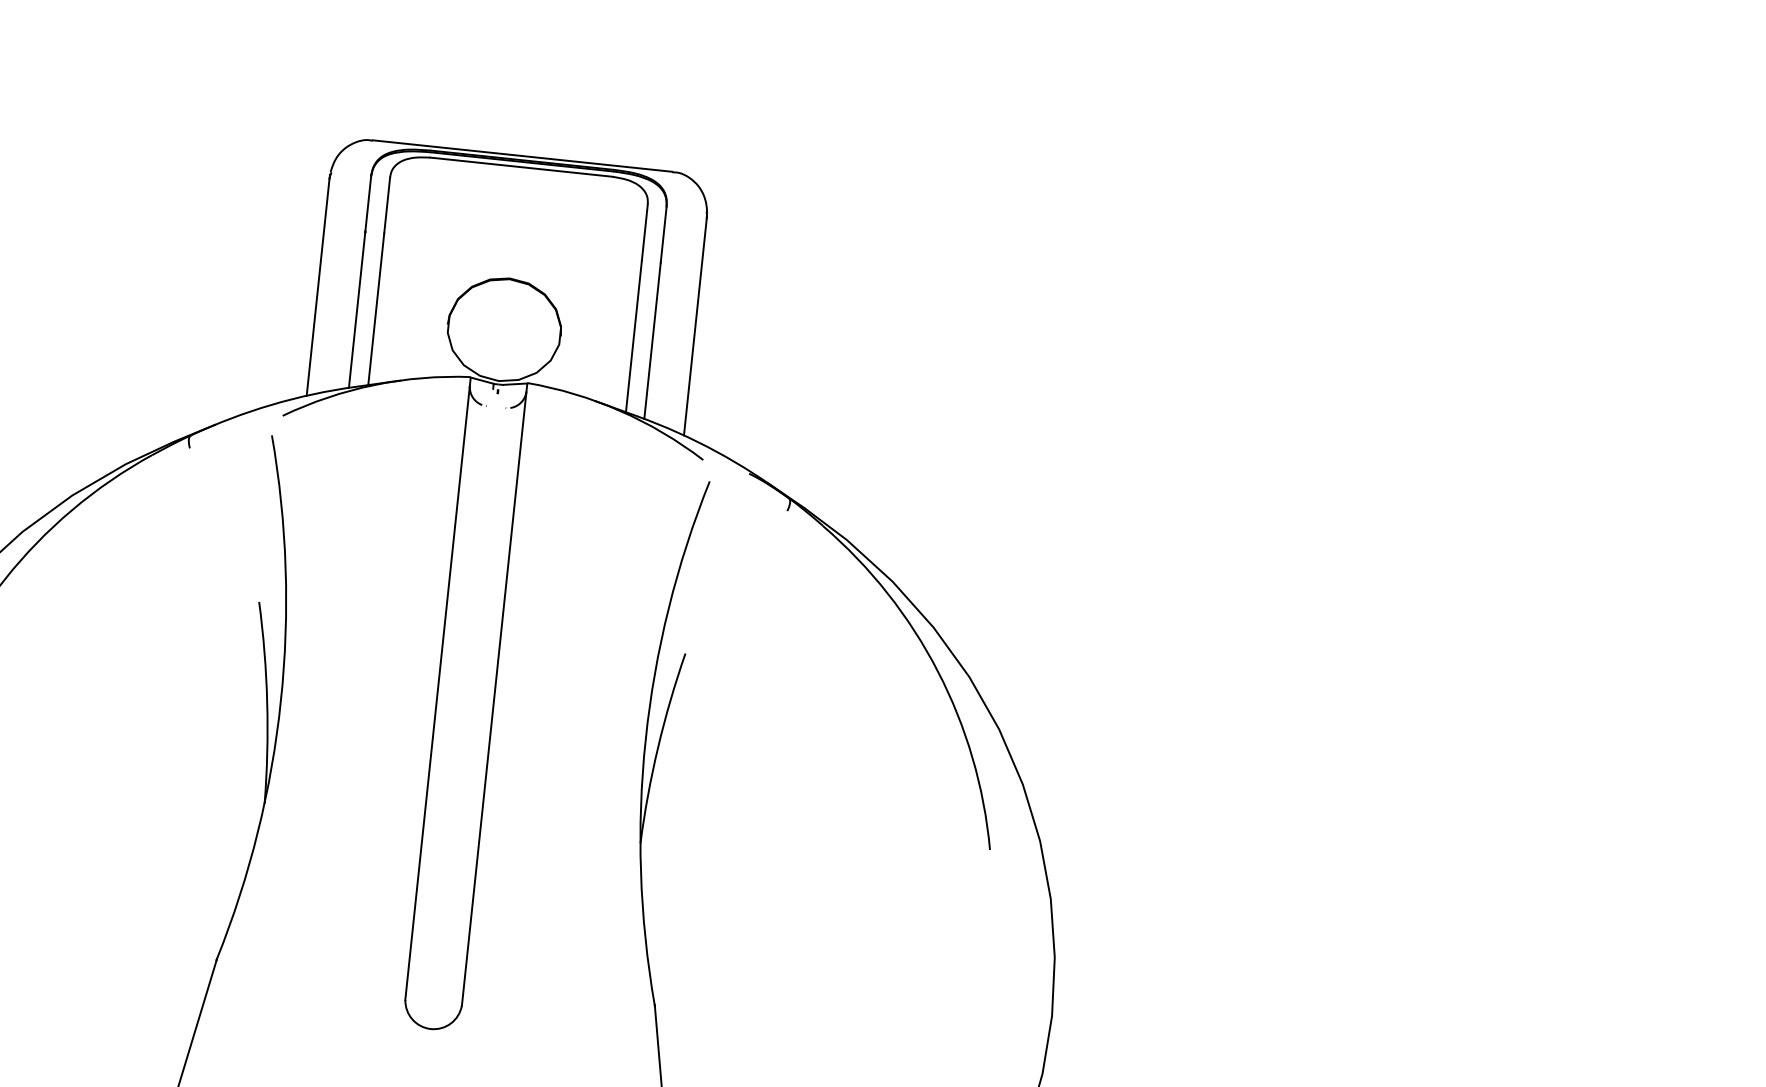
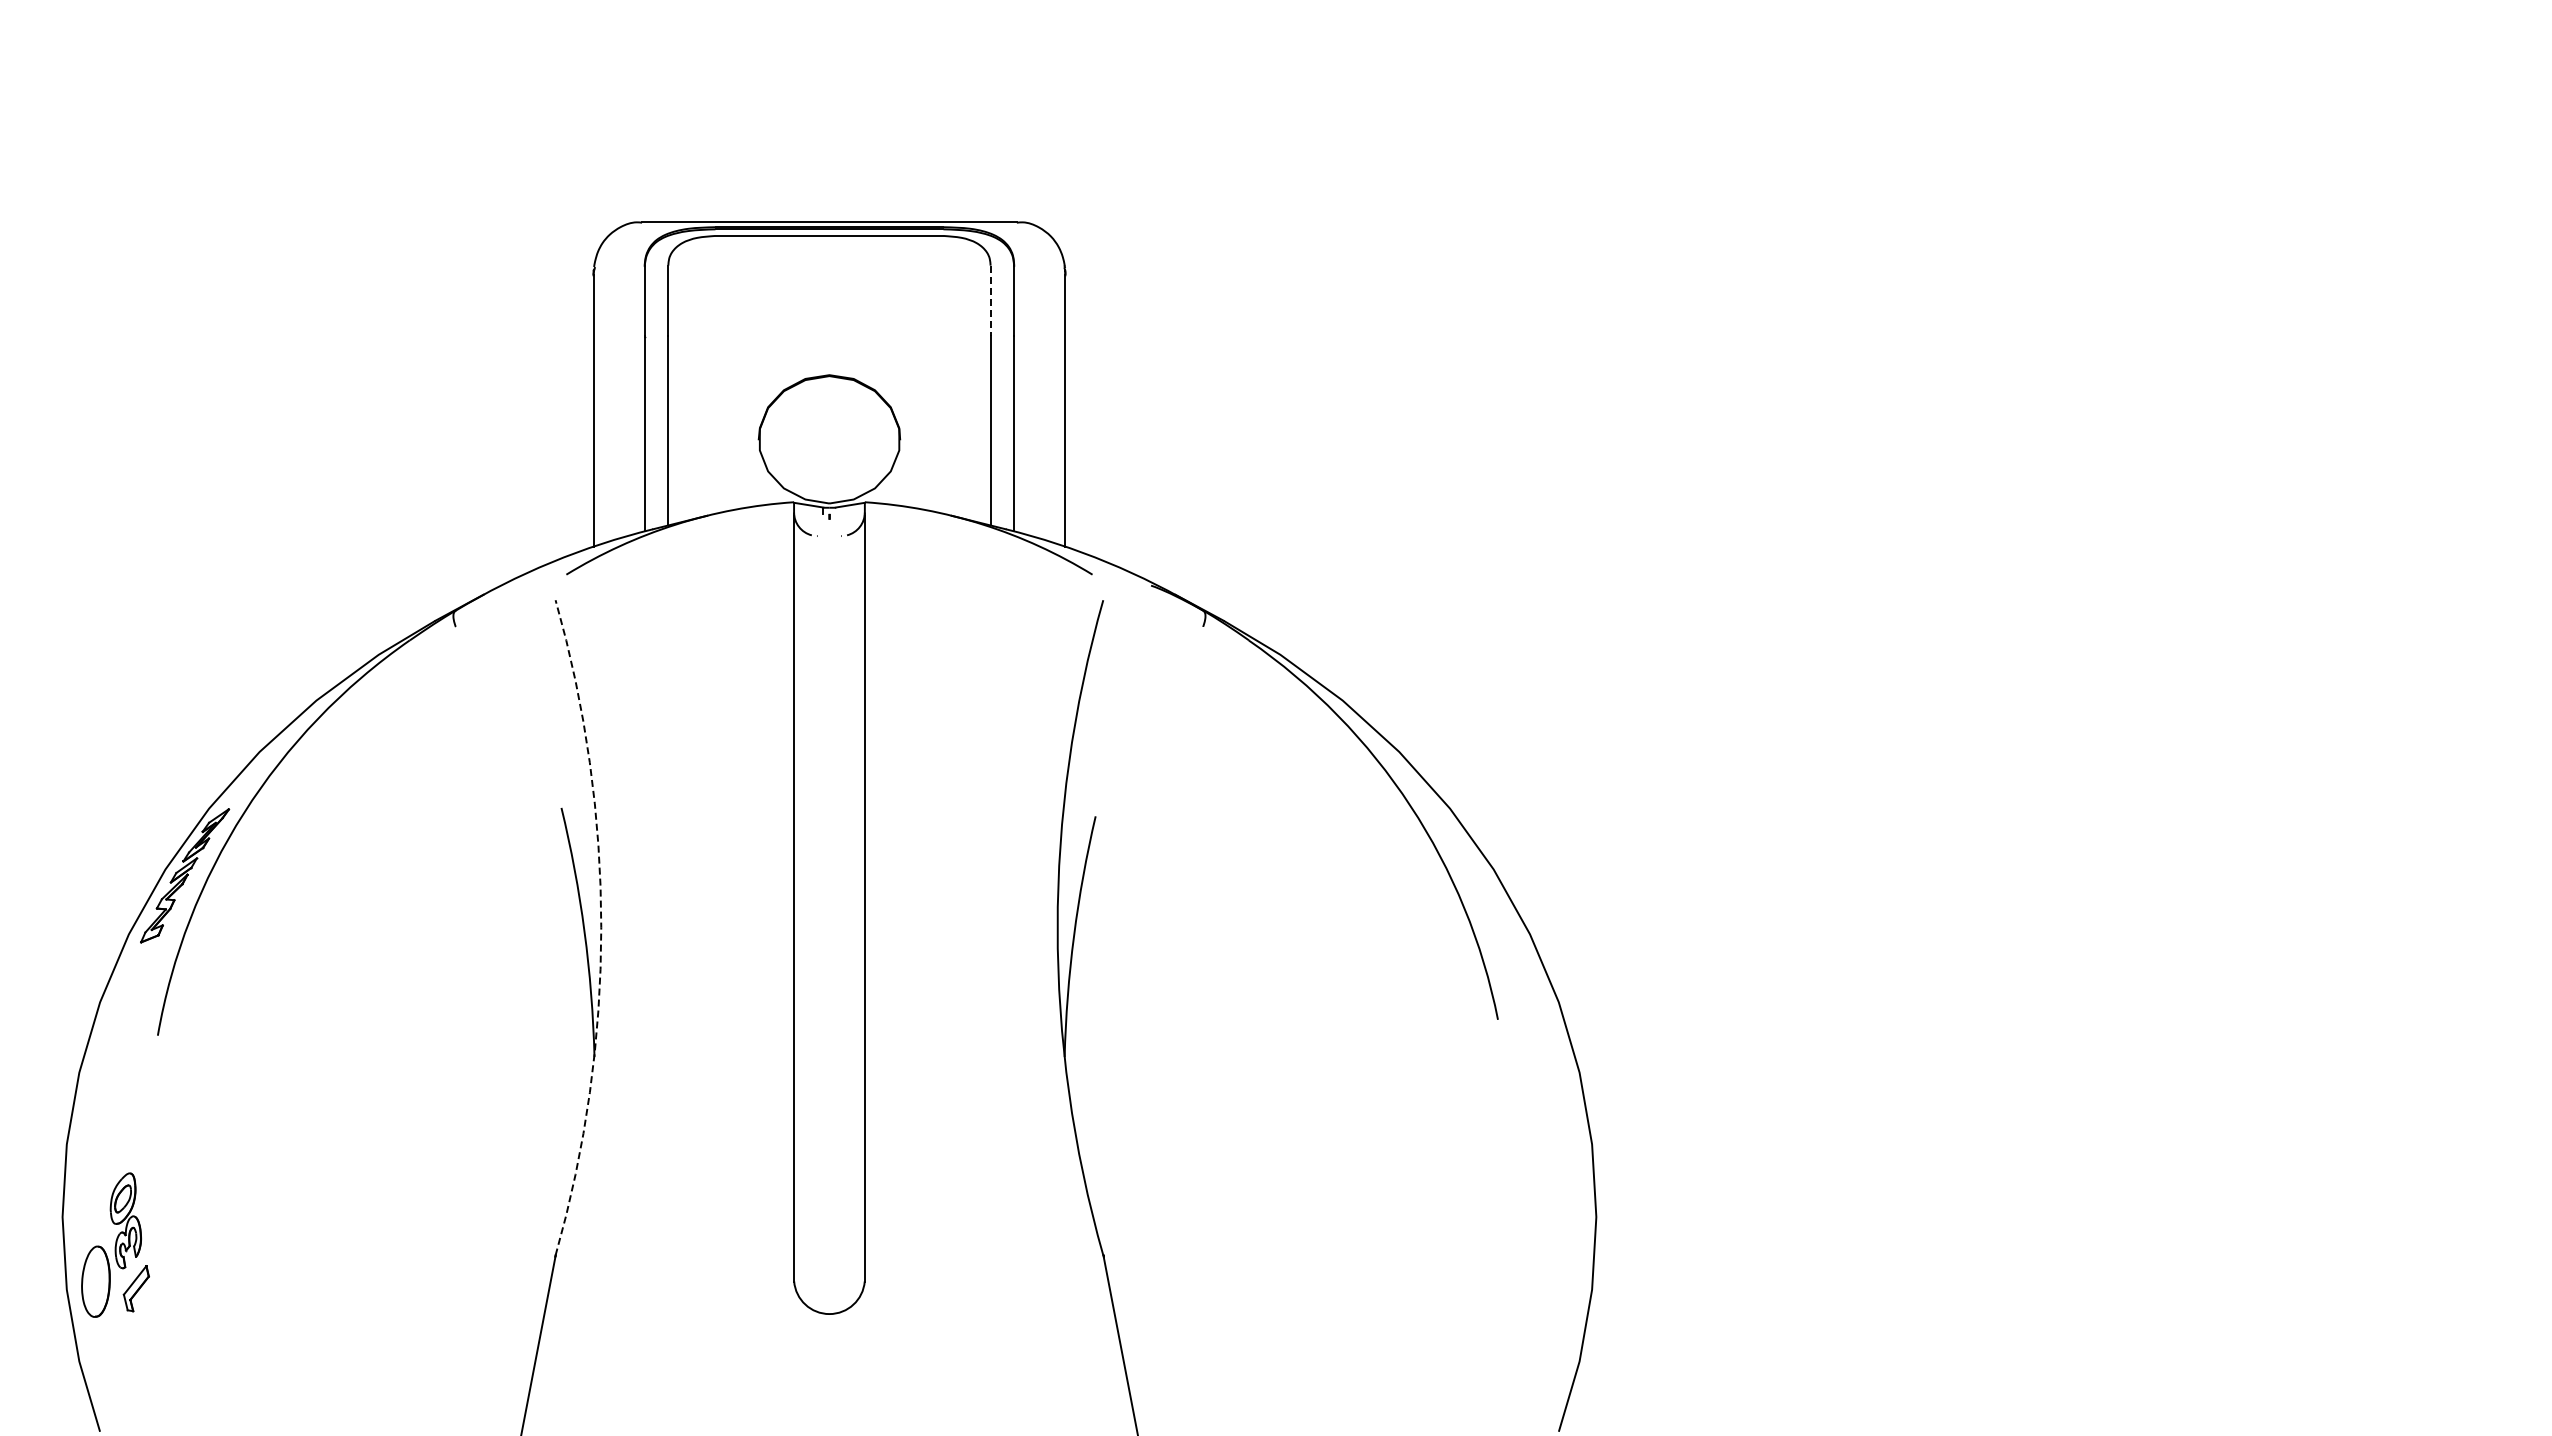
line: (644, 233) -> (990, 301), solid -> dashed
arc: (281, 700) -> (601, 927), solid -> dashed

